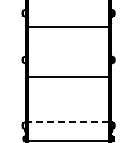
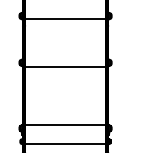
line: (68, 26) -> (65, 18), moved
line: (68, 76) -> (65, 67), moved
line: (68, 122) -> (65, 125), dashed -> solid

